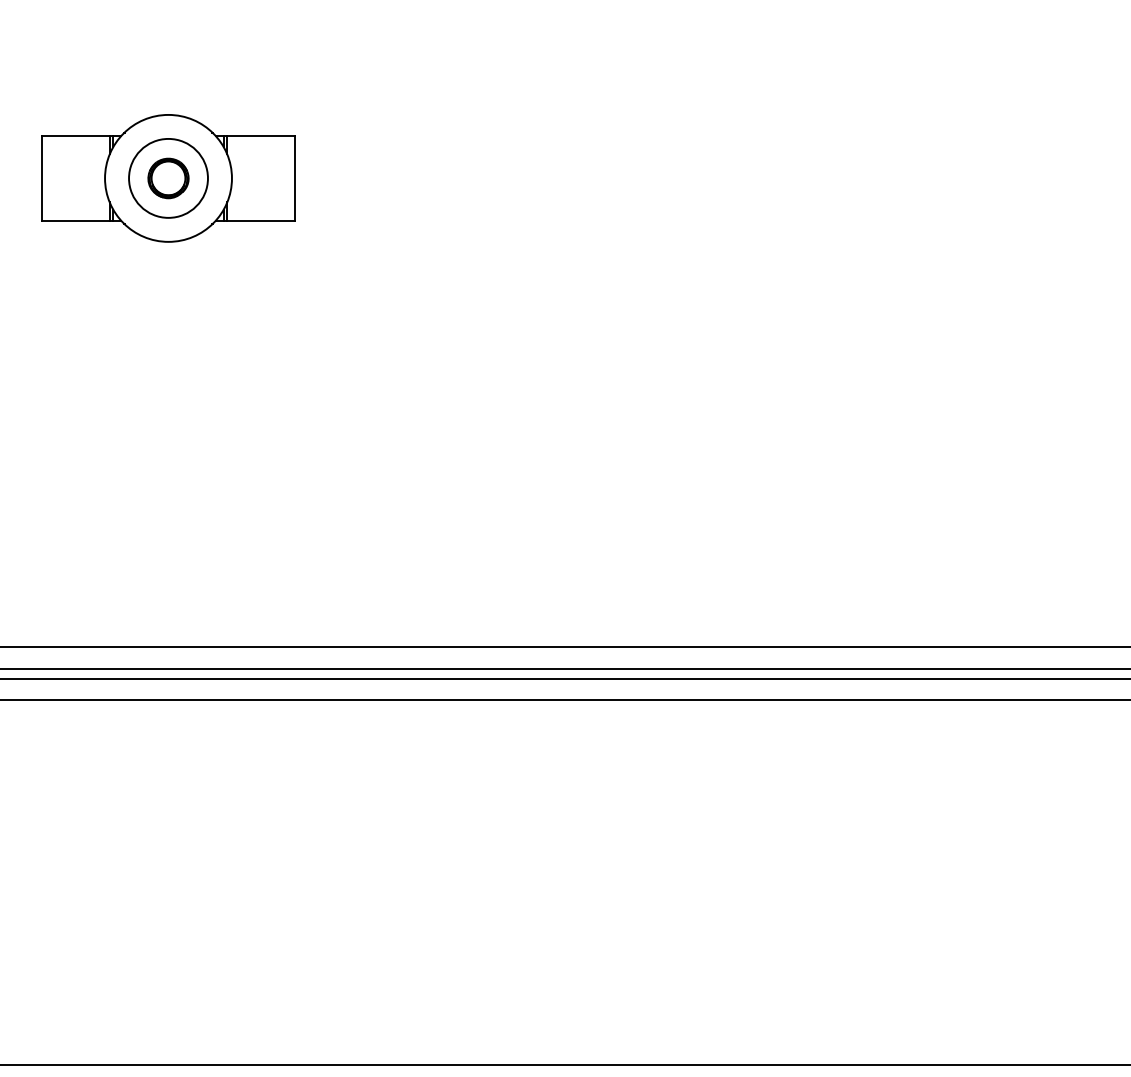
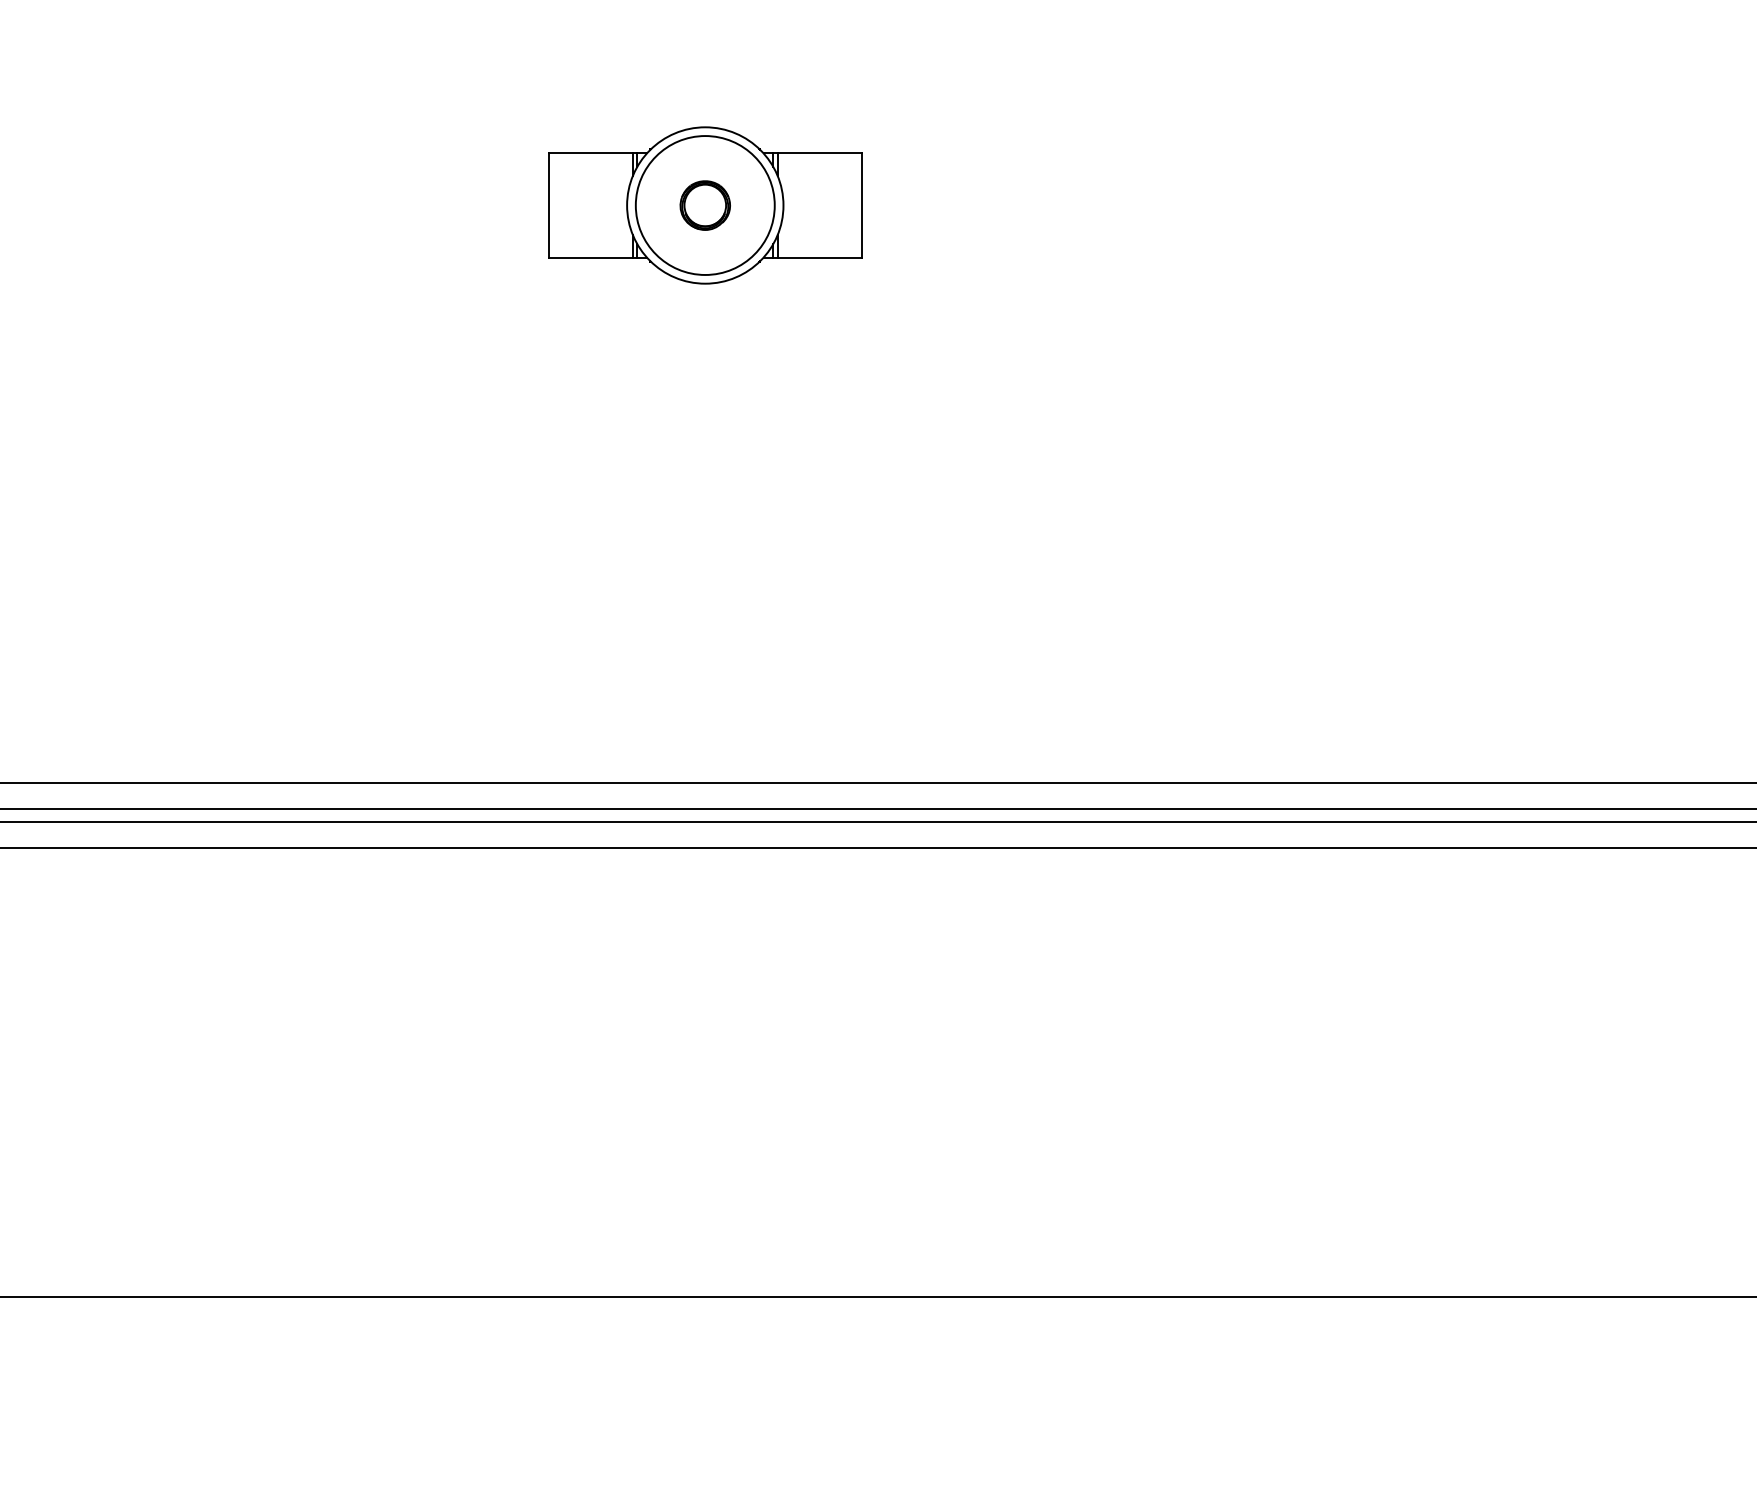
circle: (167, 178) -> (704, 205), size x1.43

